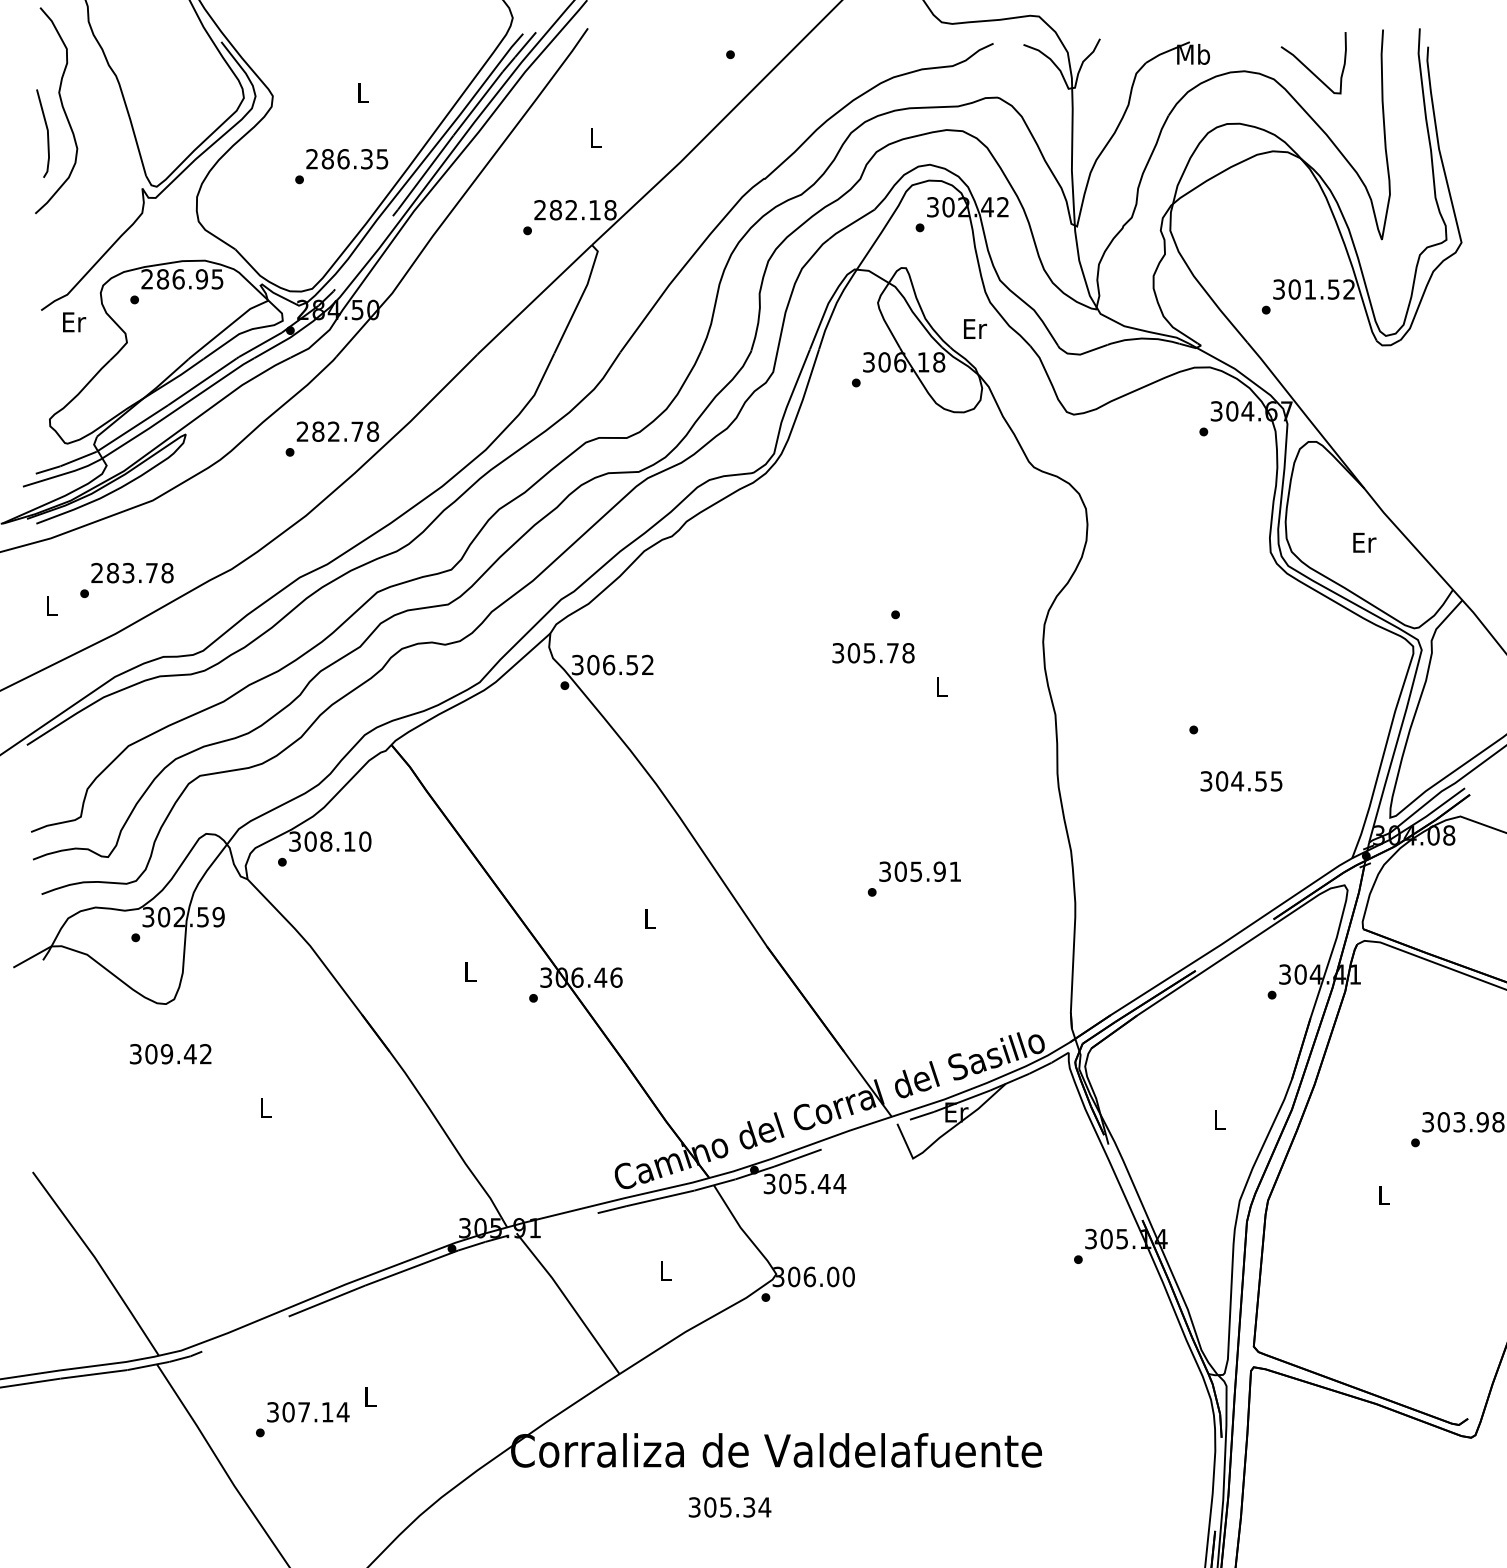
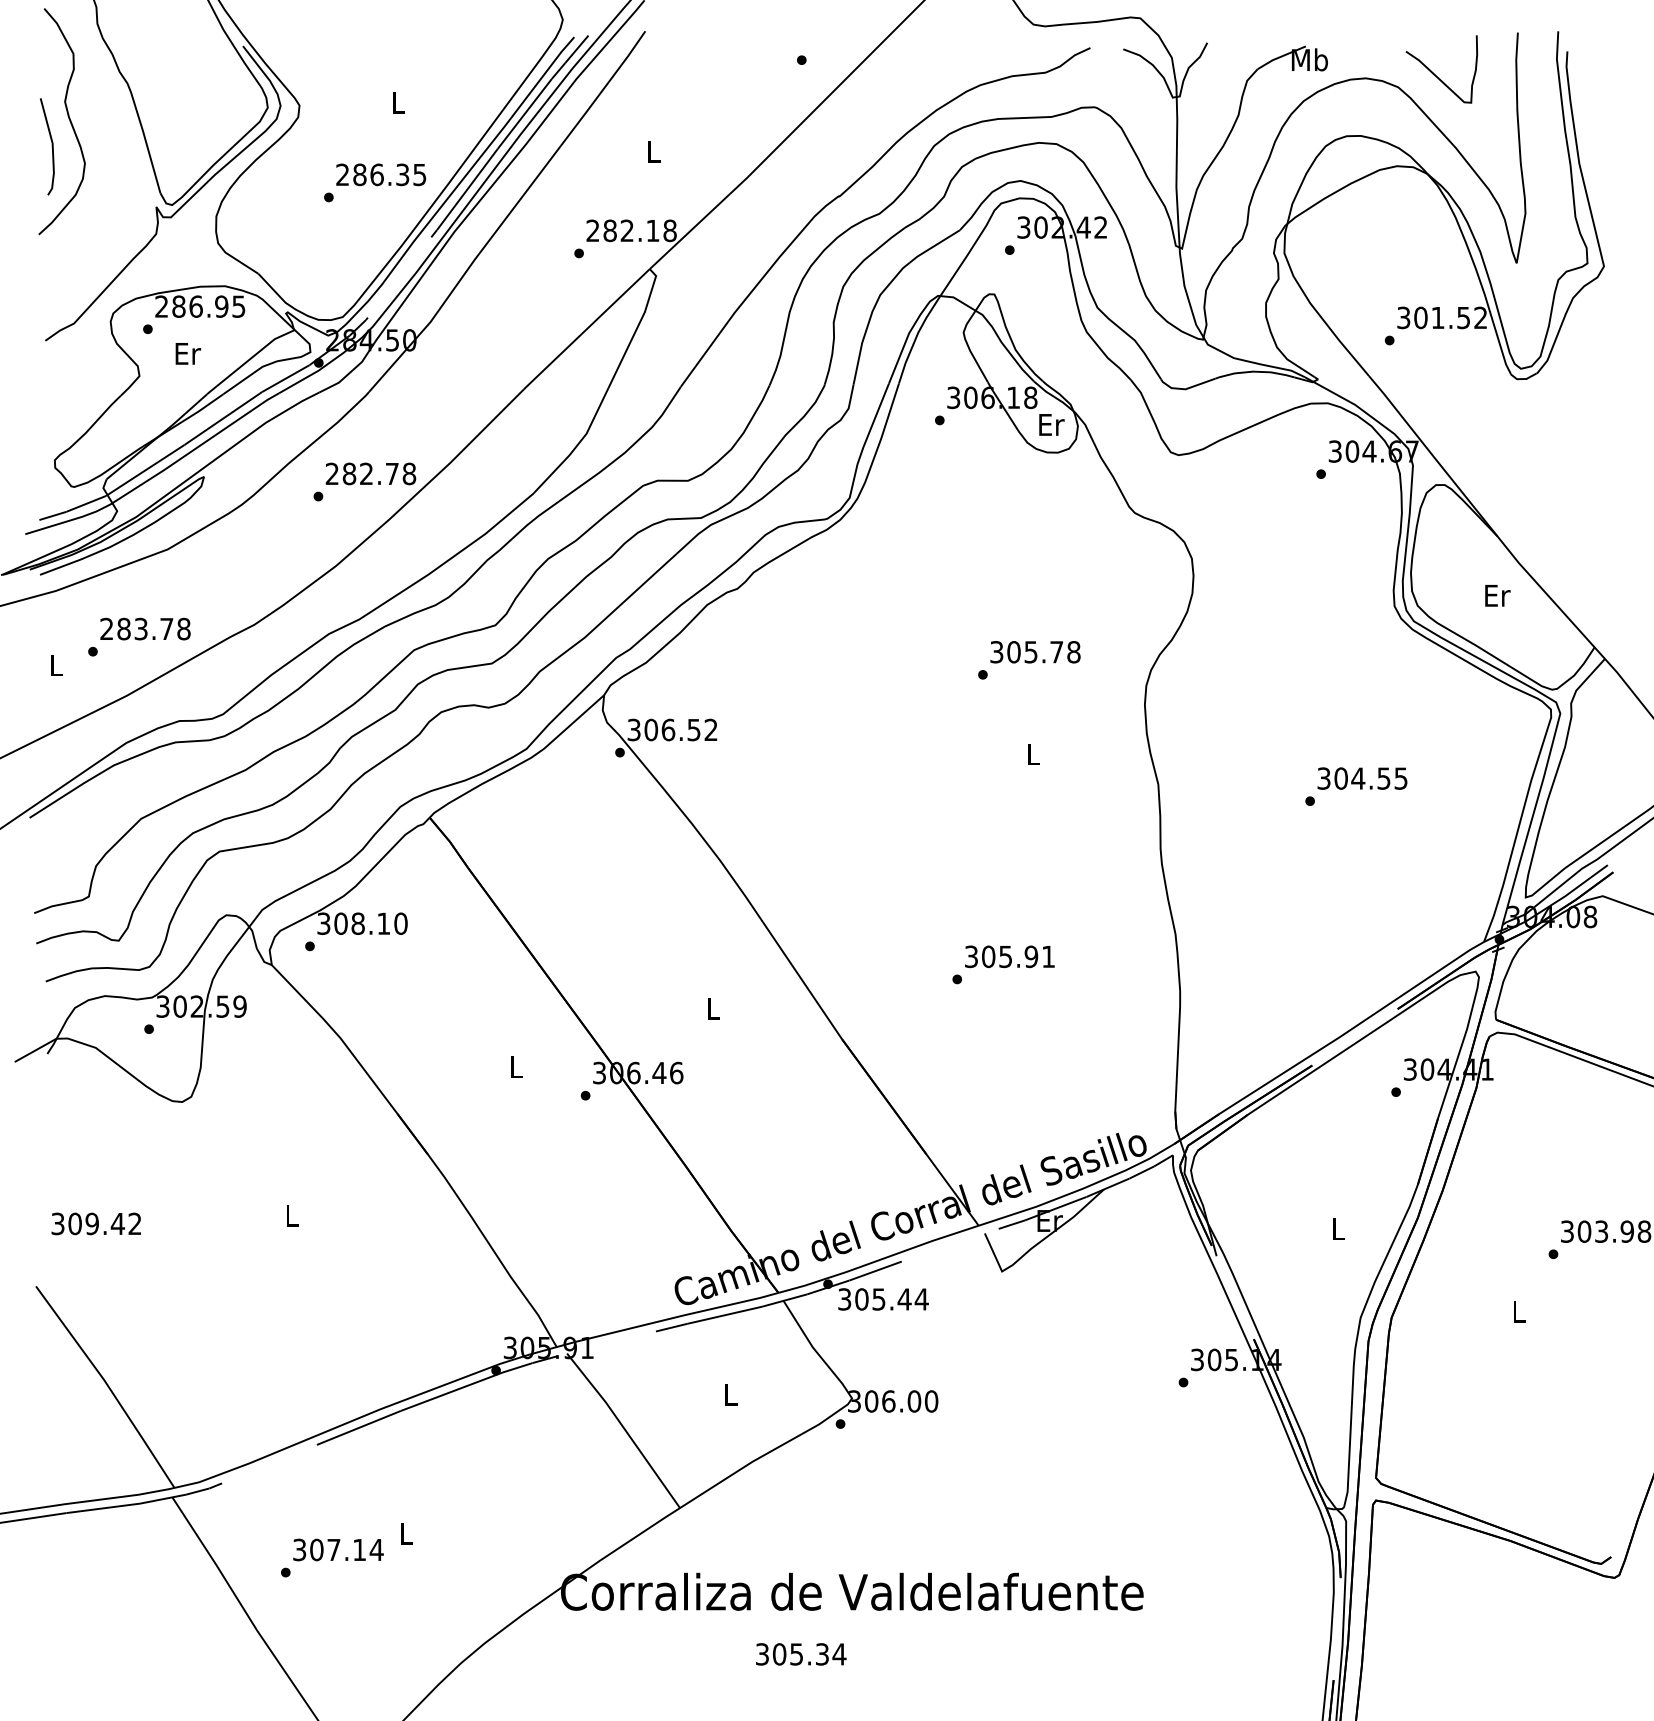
text: (74, 322) -> (188, 354), moved
text: (975, 328) -> (1051, 424), moved
text: (873, 653) -> (1035, 652), moved
text: (1241, 781) -> (1362, 778), moved
text: (170, 1054) -> (96, 1224), moved

